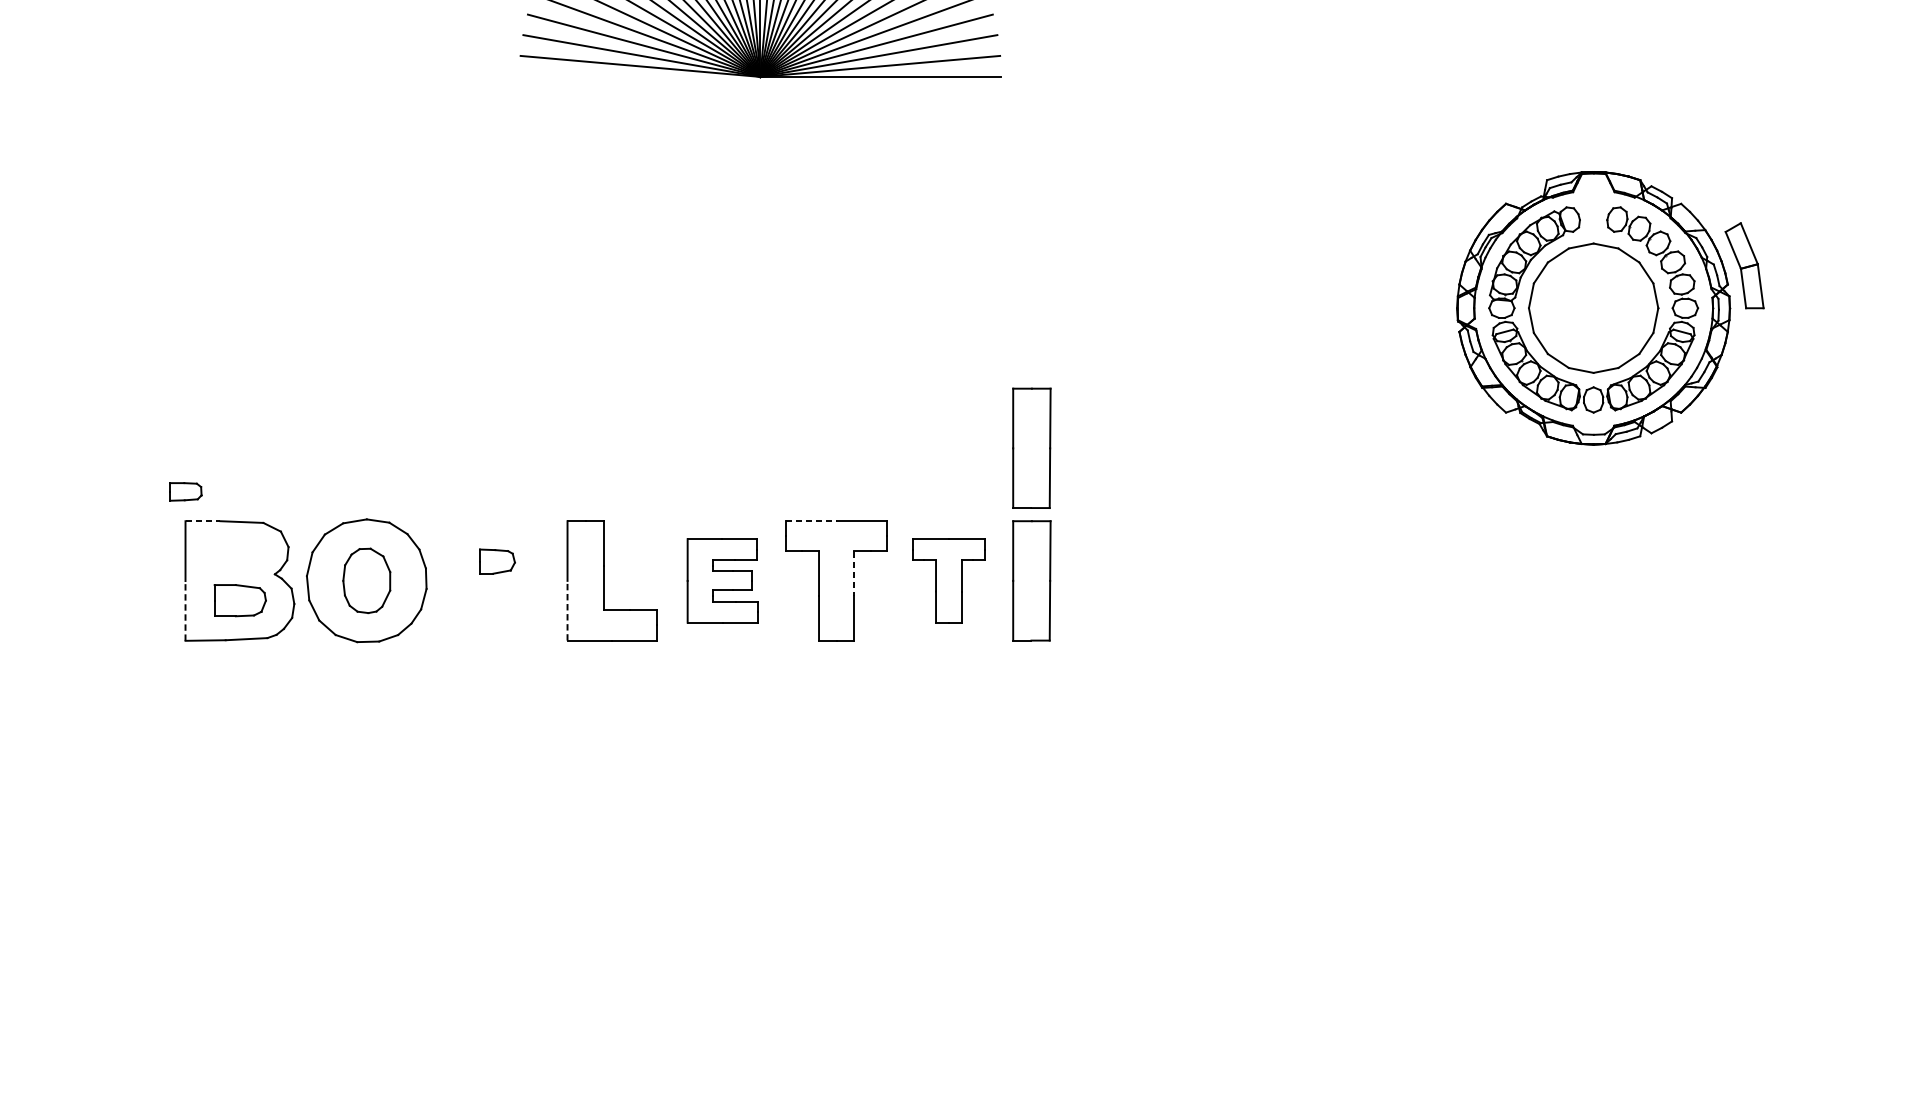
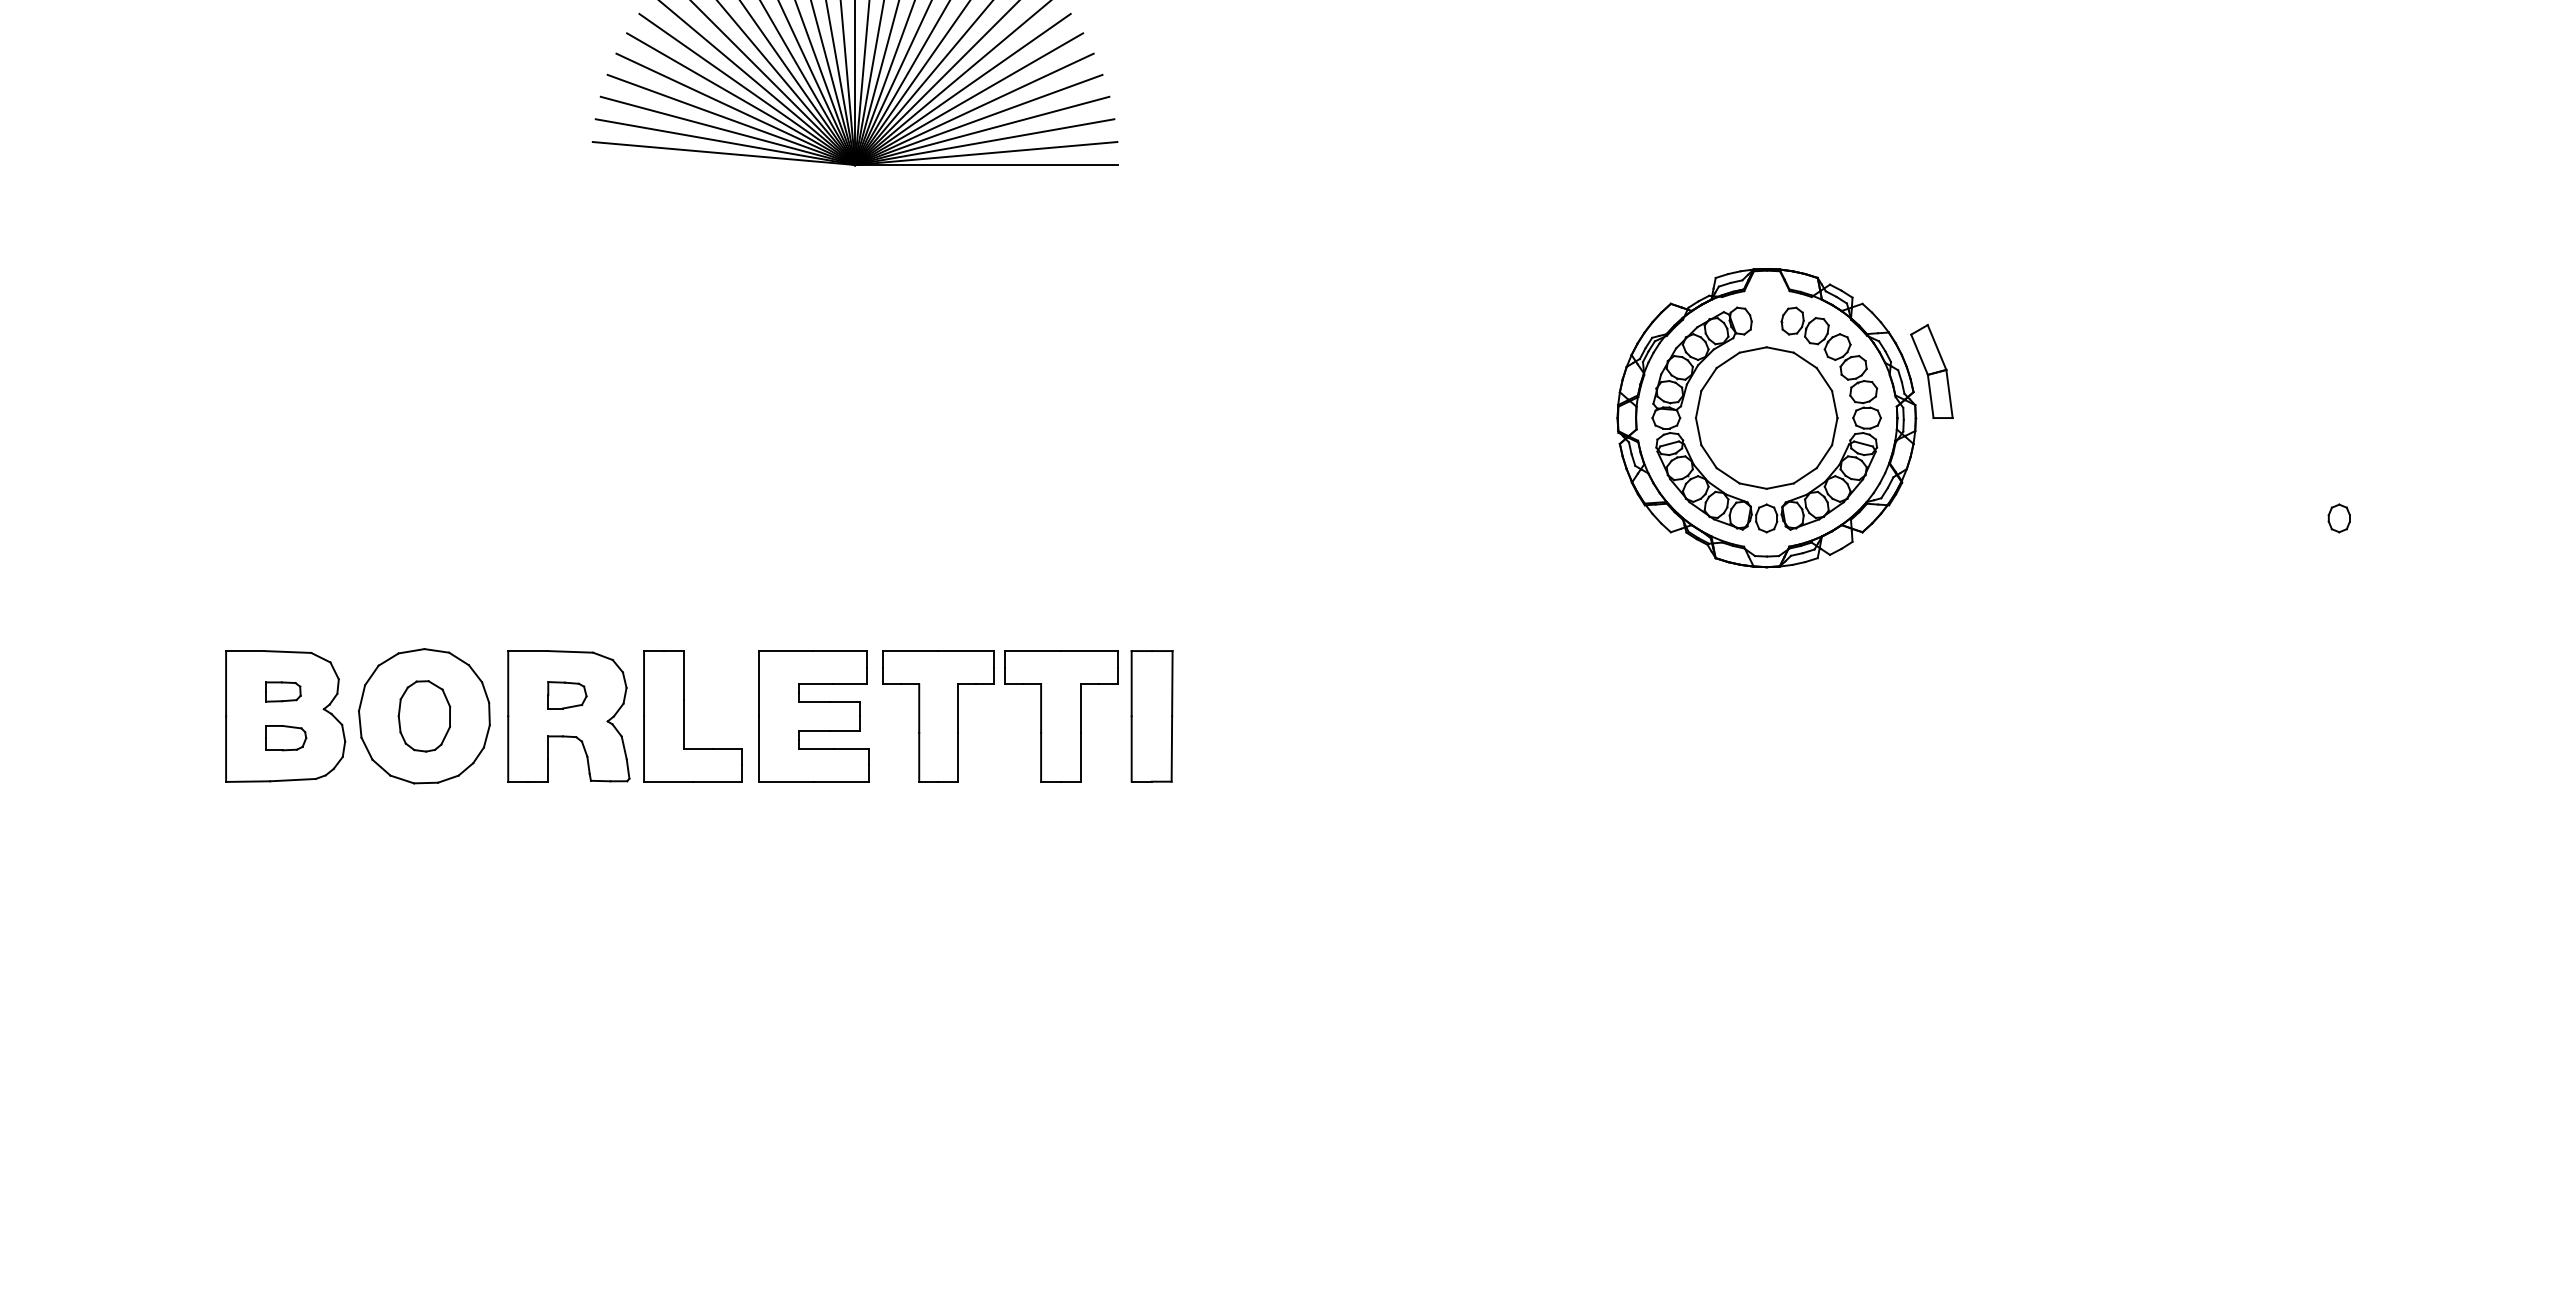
part: (1031, 448) -> (1151, 571), removed
part: (185, 491) -> (283, 691), moved
line: (203, 521) -> (245, 651), dashed -> solid
line: (811, 521) -> (910, 651), dashed -> solid
line: (854, 574) -> (957, 709), dashed -> solid
part: (498, 581) -> (568, 716), added
part: (722, 581) -> (813, 716), size x1.43
part: (949, 581) -> (1061, 716), size x1.43
part: (240, 601) -> (286, 738), size x0.71
line: (185, 611) -> (226, 749), dashed -> solid
line: (567, 611) -> (644, 749), dashed -> solid

